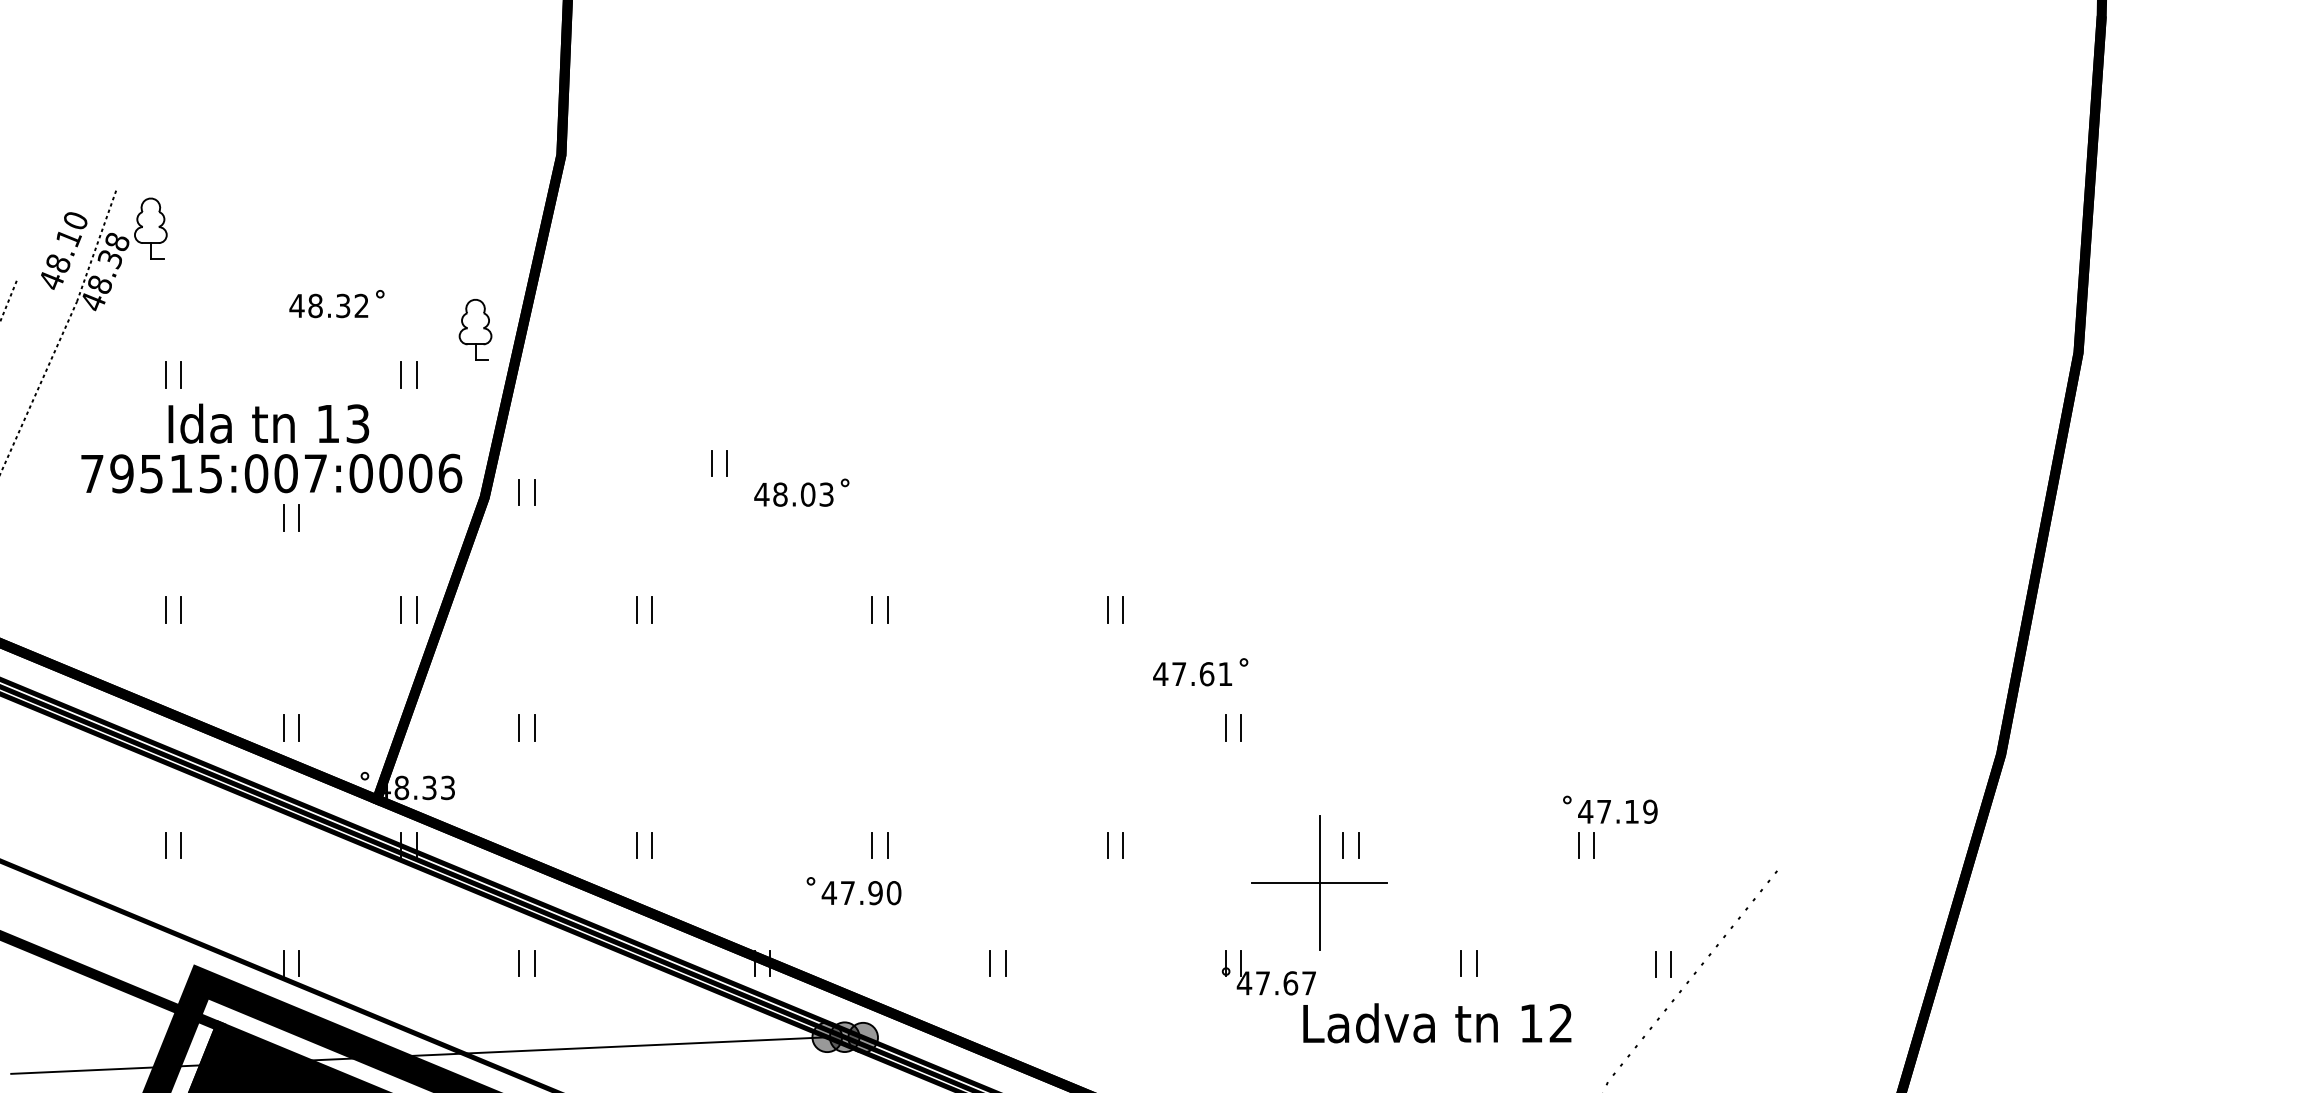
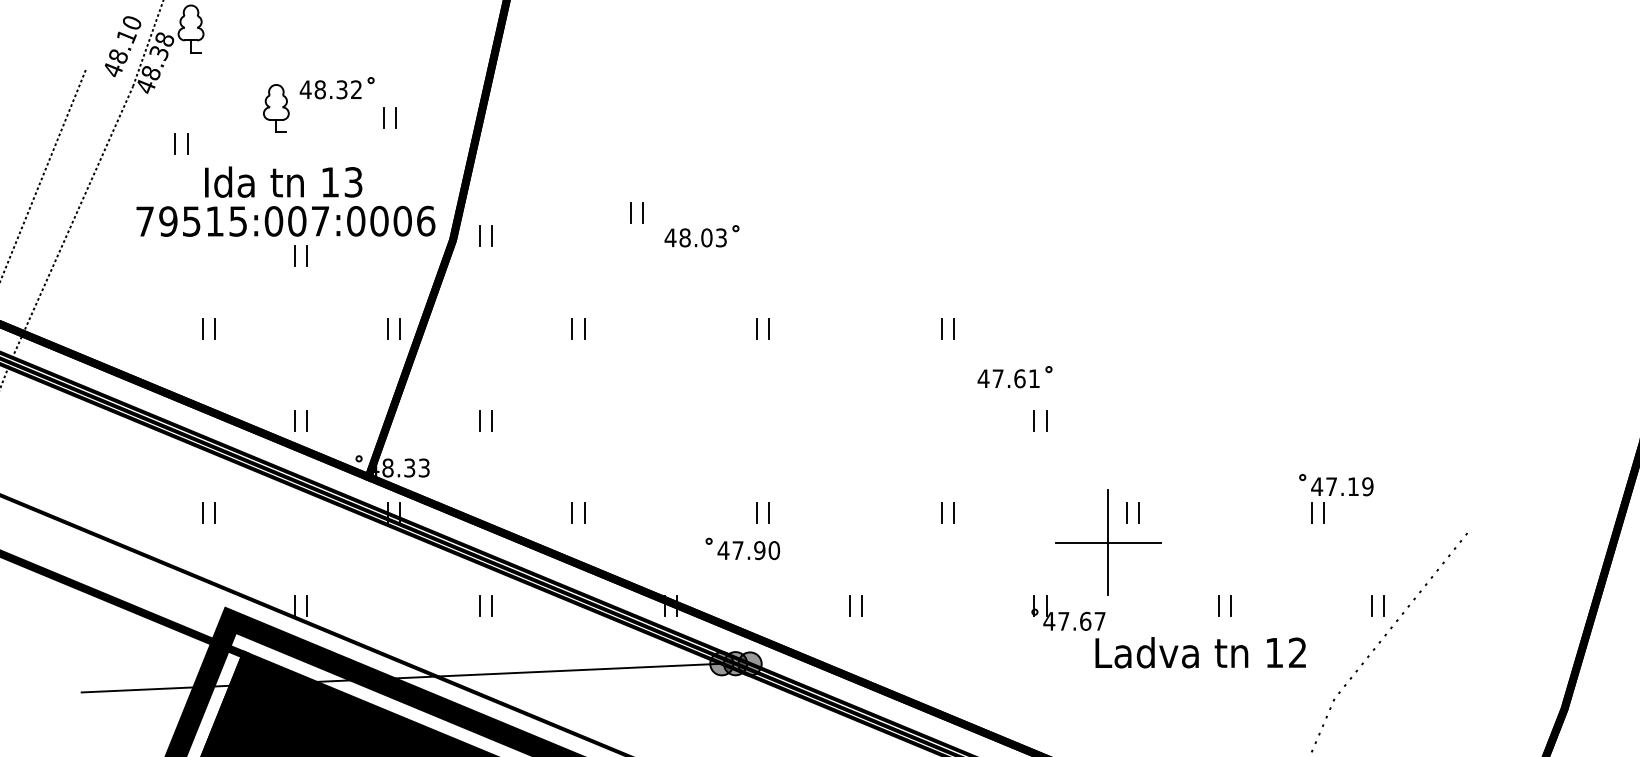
part: (475, 329) -> (276, 108), moved
part: (166, 374) -> (175, 143), moved
part: (401, 374) -> (383, 117), moved

